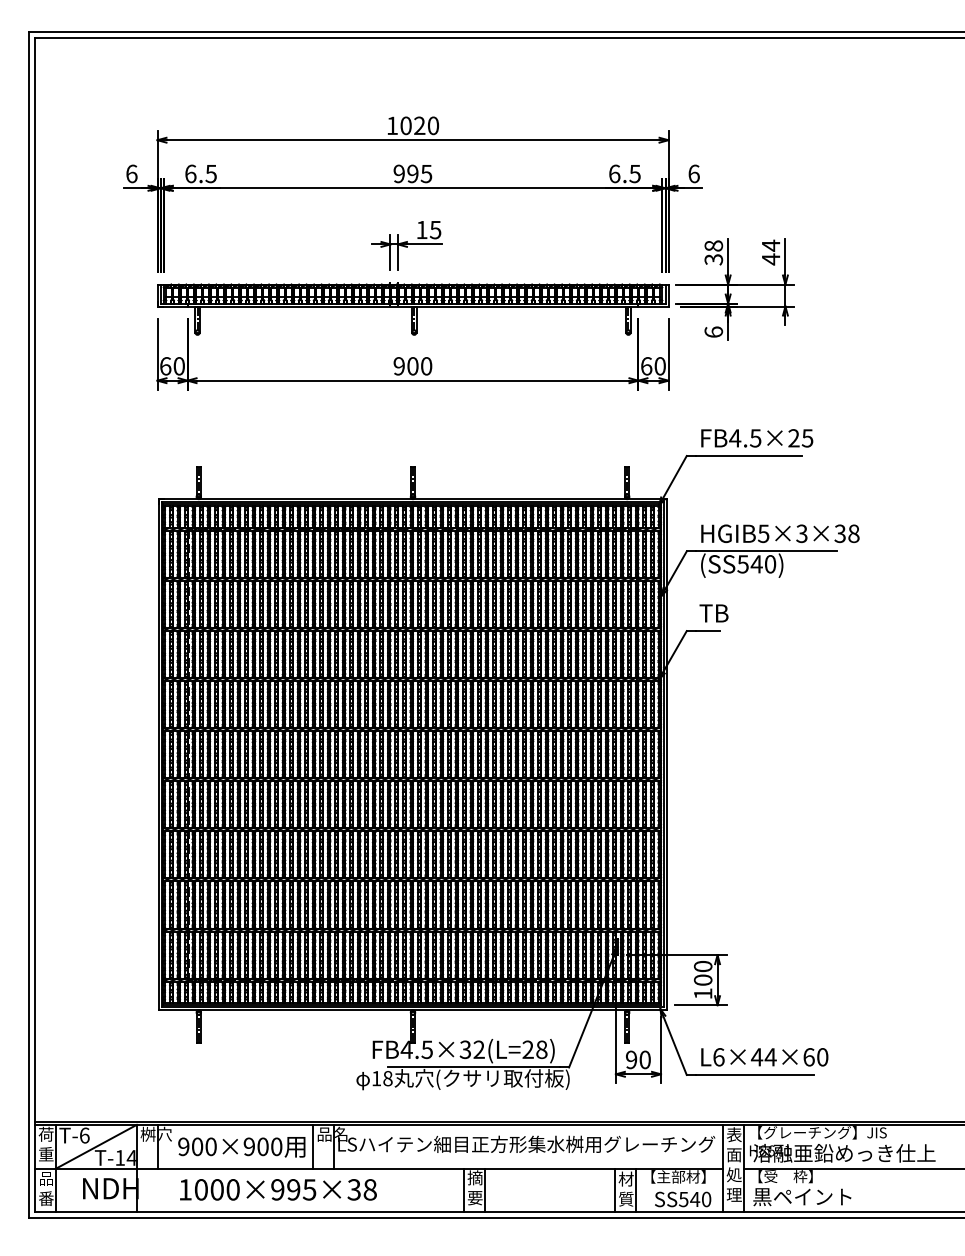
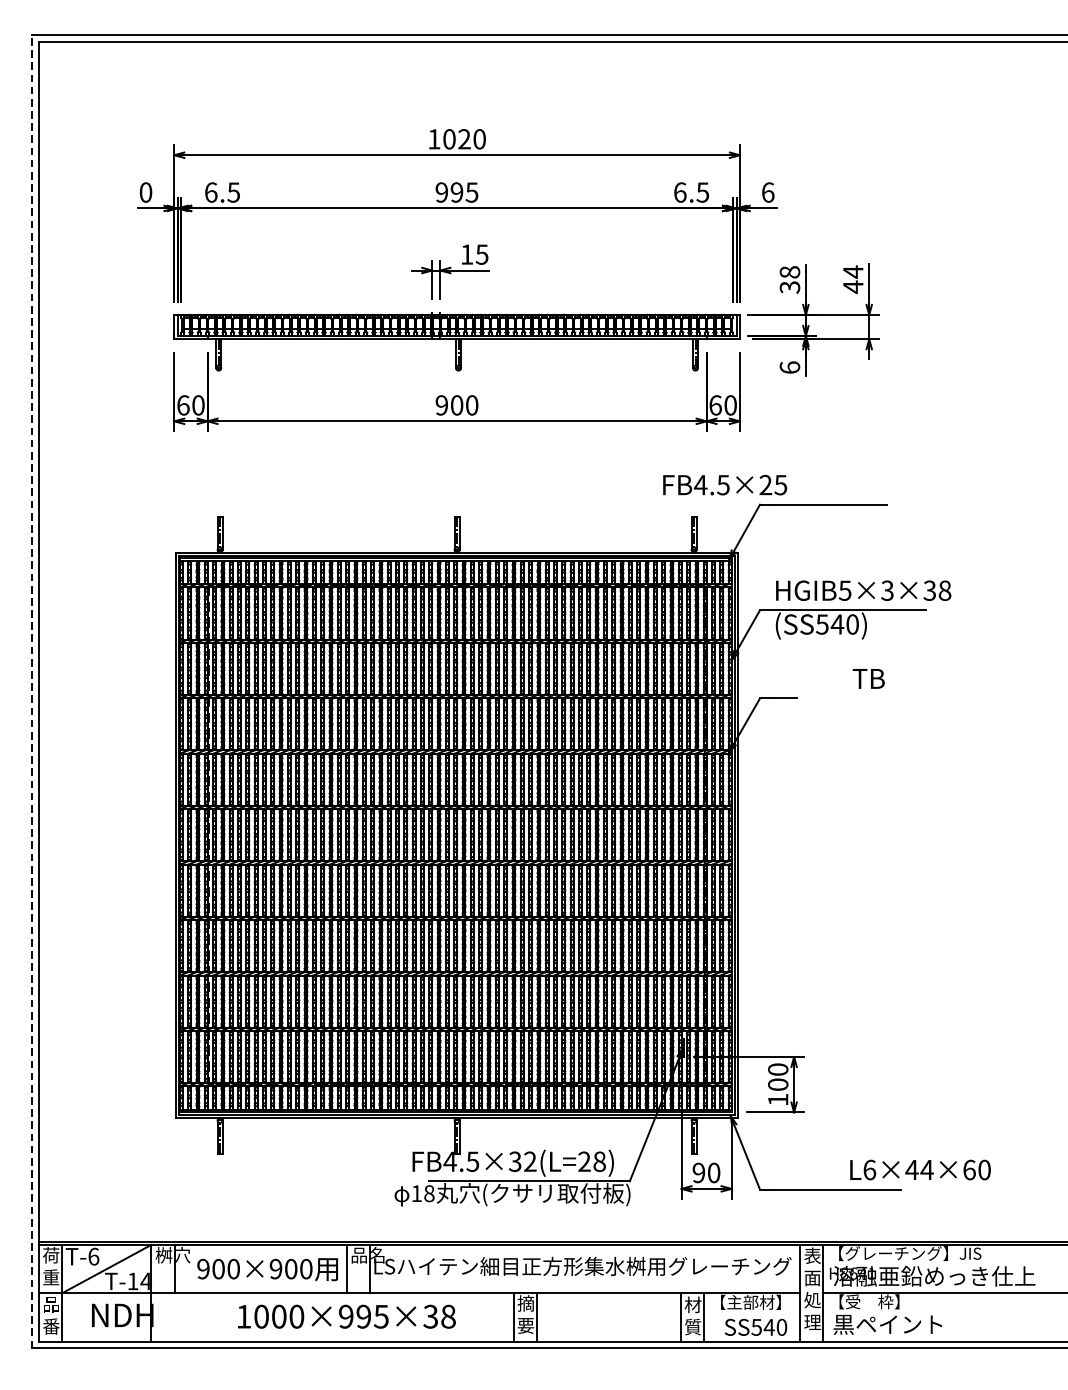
text: (131, 173) -> (145, 192), 6 -> 0
text: (757, 438) -> (725, 485), moved
text: (713, 613) -> (868, 678), moved
line: (29, 624) -> (32, 691), solid -> dashed
text: (764, 1057) -> (920, 1170), moved
text: (278, 1189) -> (346, 1316), moved

